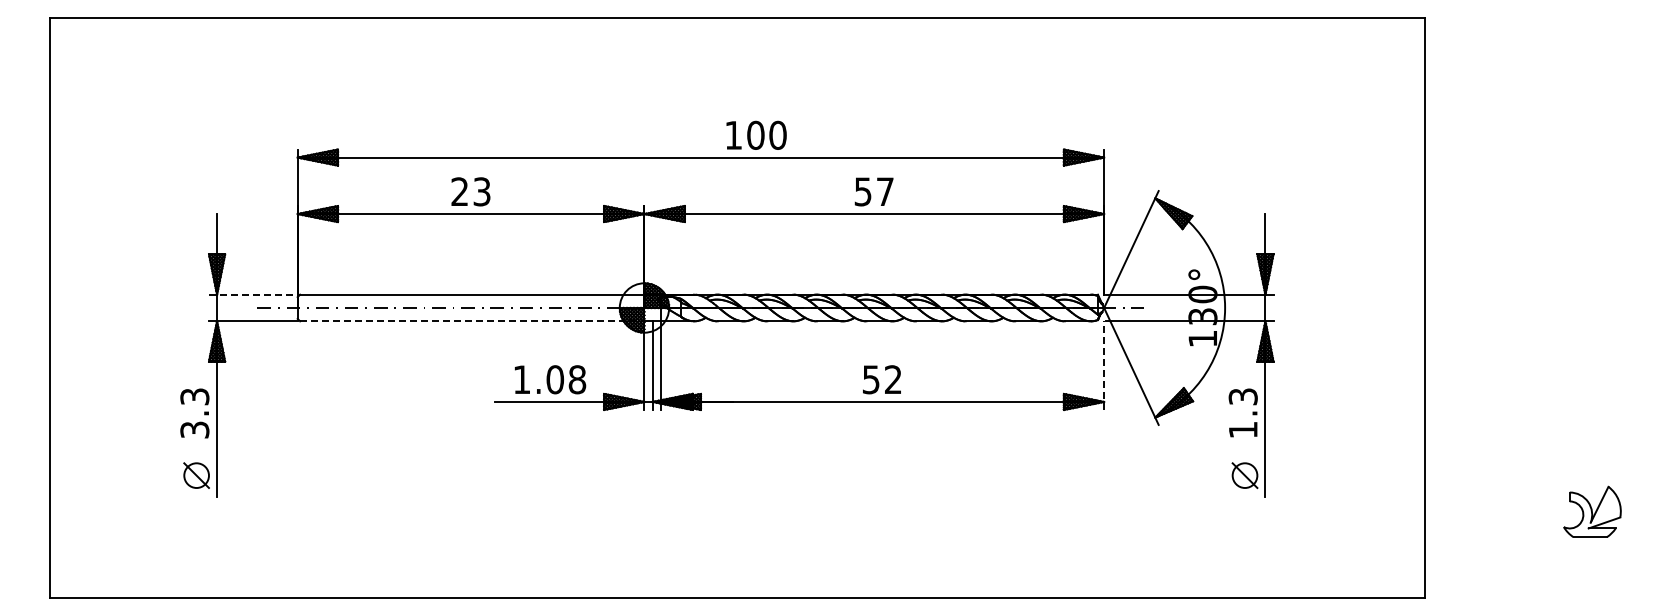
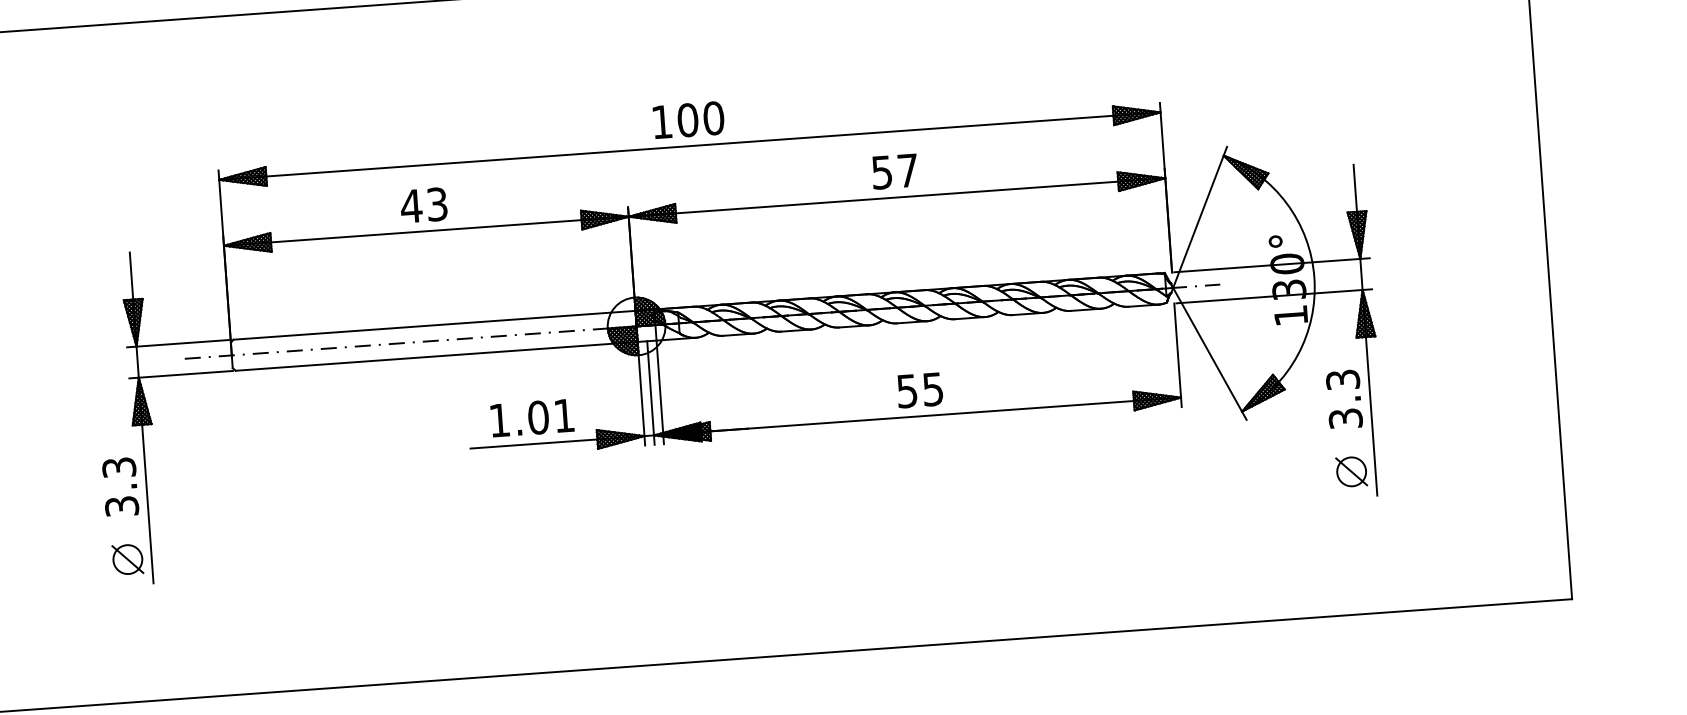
text: (756, 134) -> (688, 119), moved
text: (459, 191) -> (410, 205), 23 -> 43
line: (253, 294) -> (179, 343), dashed -> solid
line: (472, 321) -> (436, 356), dashed -> solid
line: (1104, 365) -> (1178, 355), dashed -> solid
text: (577, 379) -> (564, 415), 1.08 -> 1.01
text: (893, 379) -> (933, 389), 52 -> 55
text: (1242, 429) -> (1344, 418), 1.3 -> 3.3

